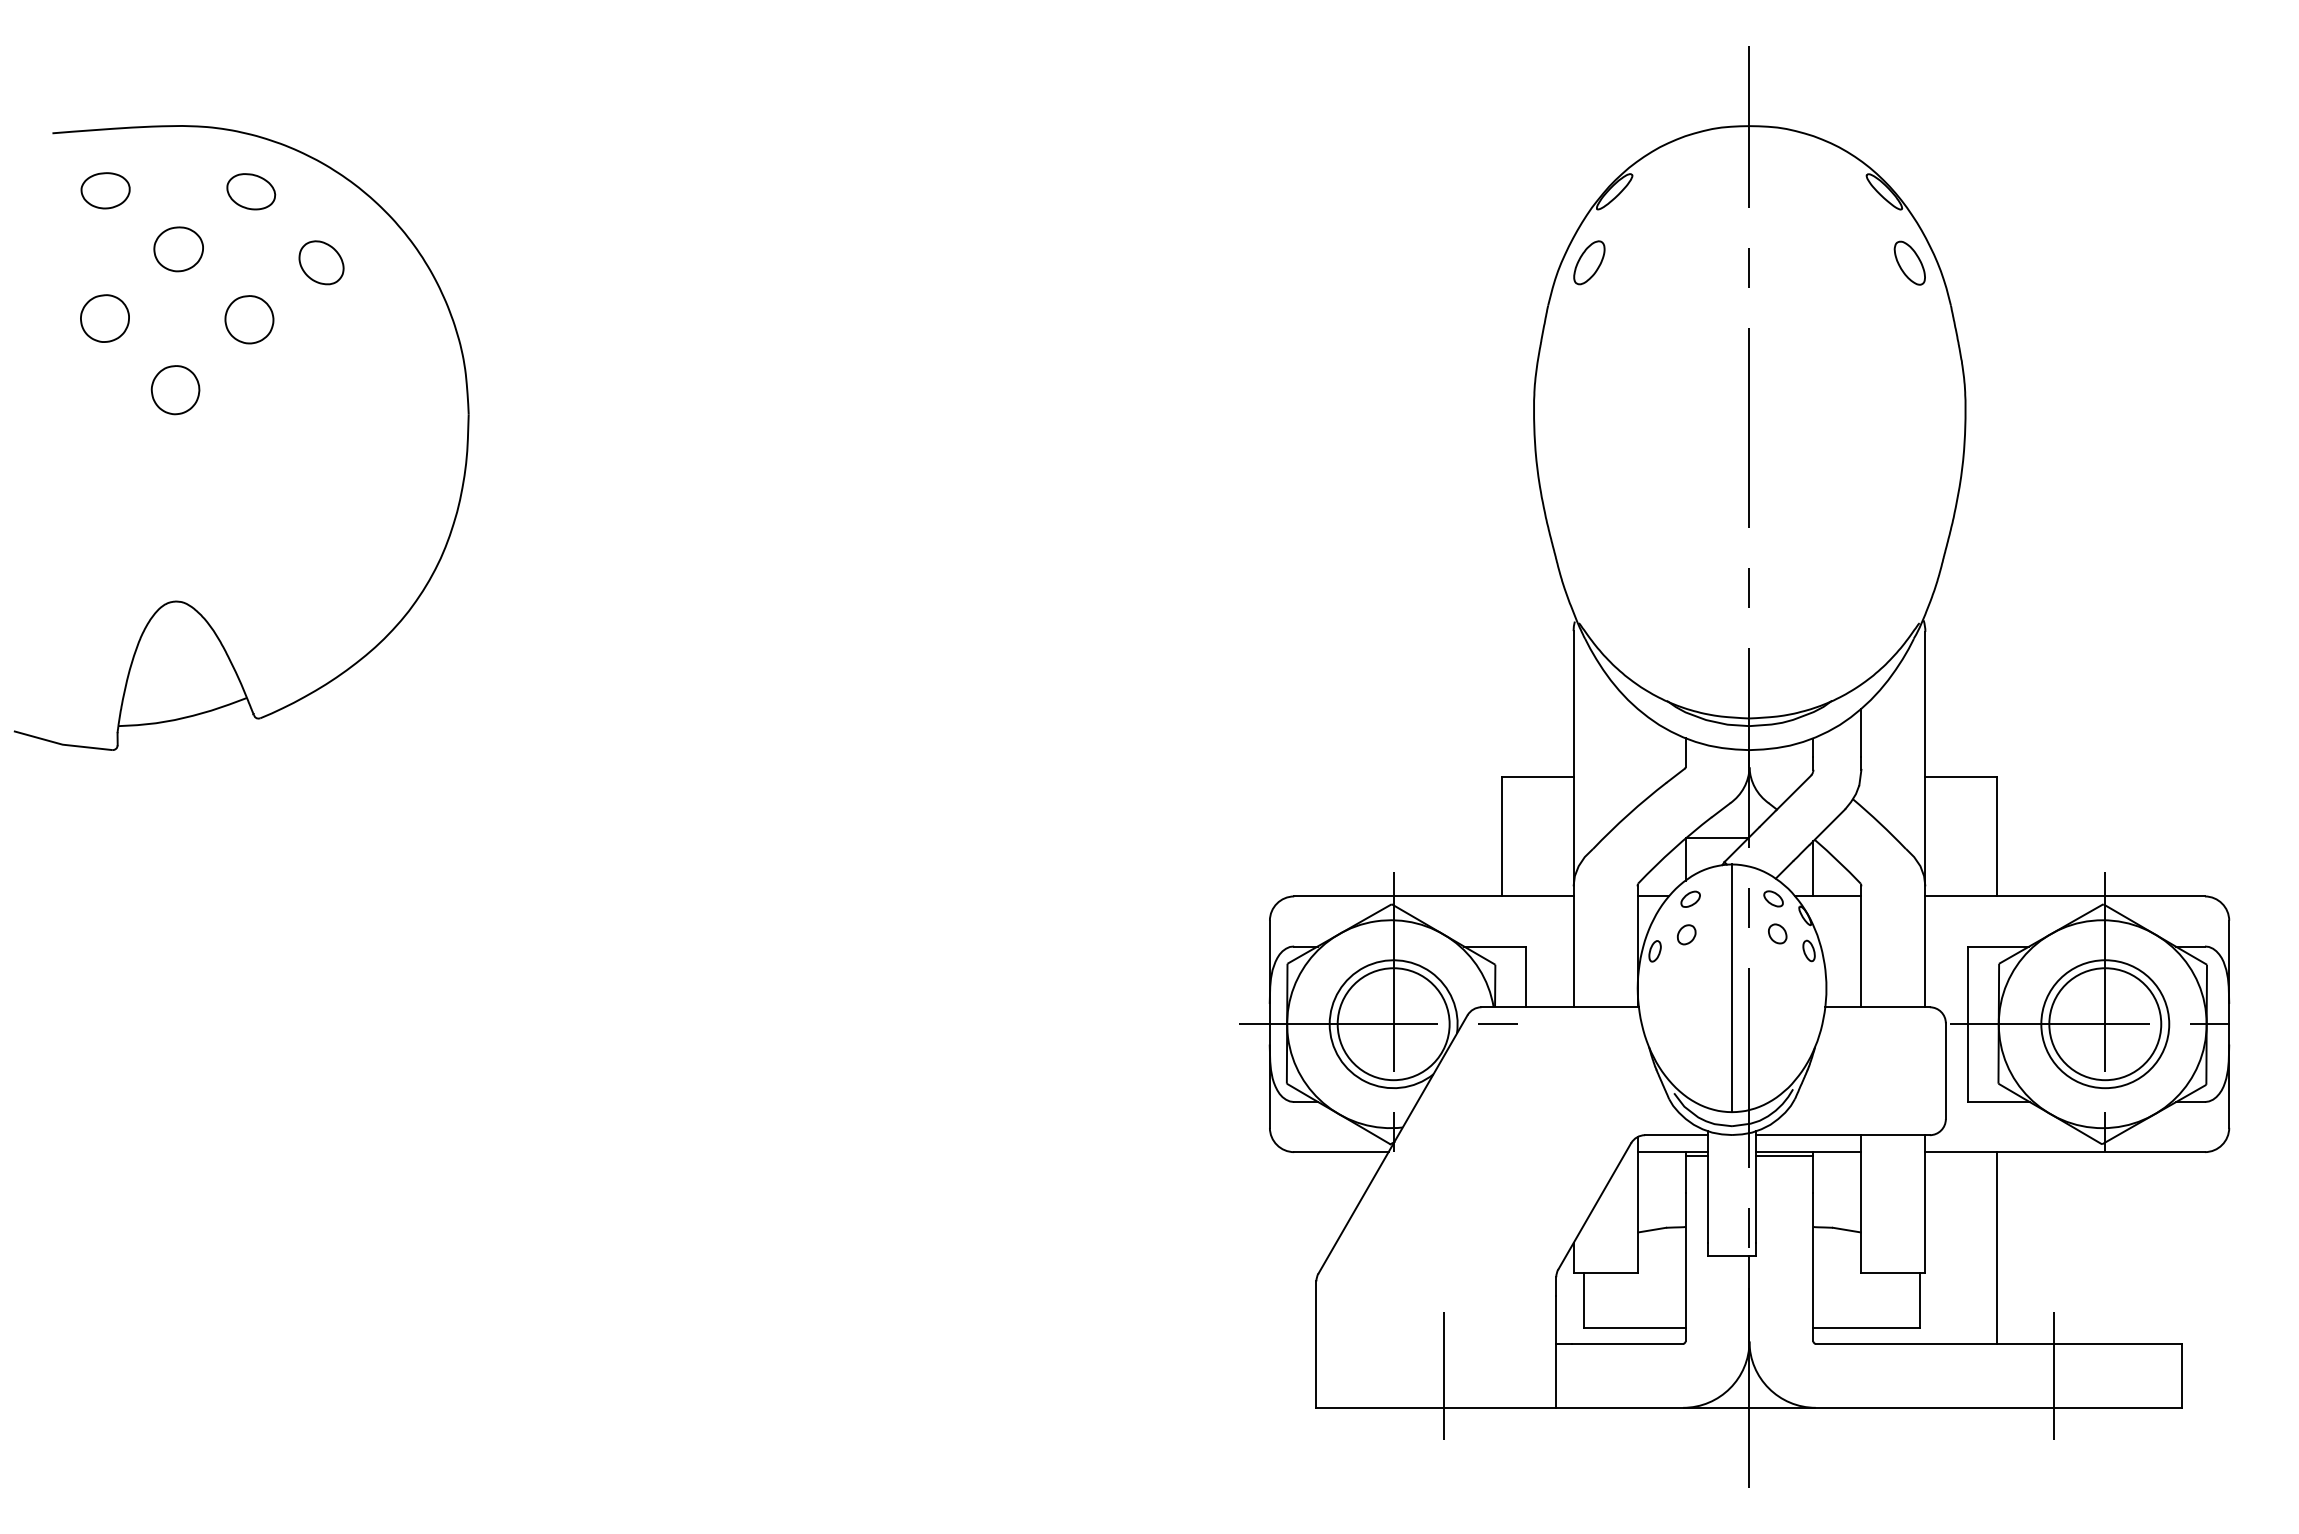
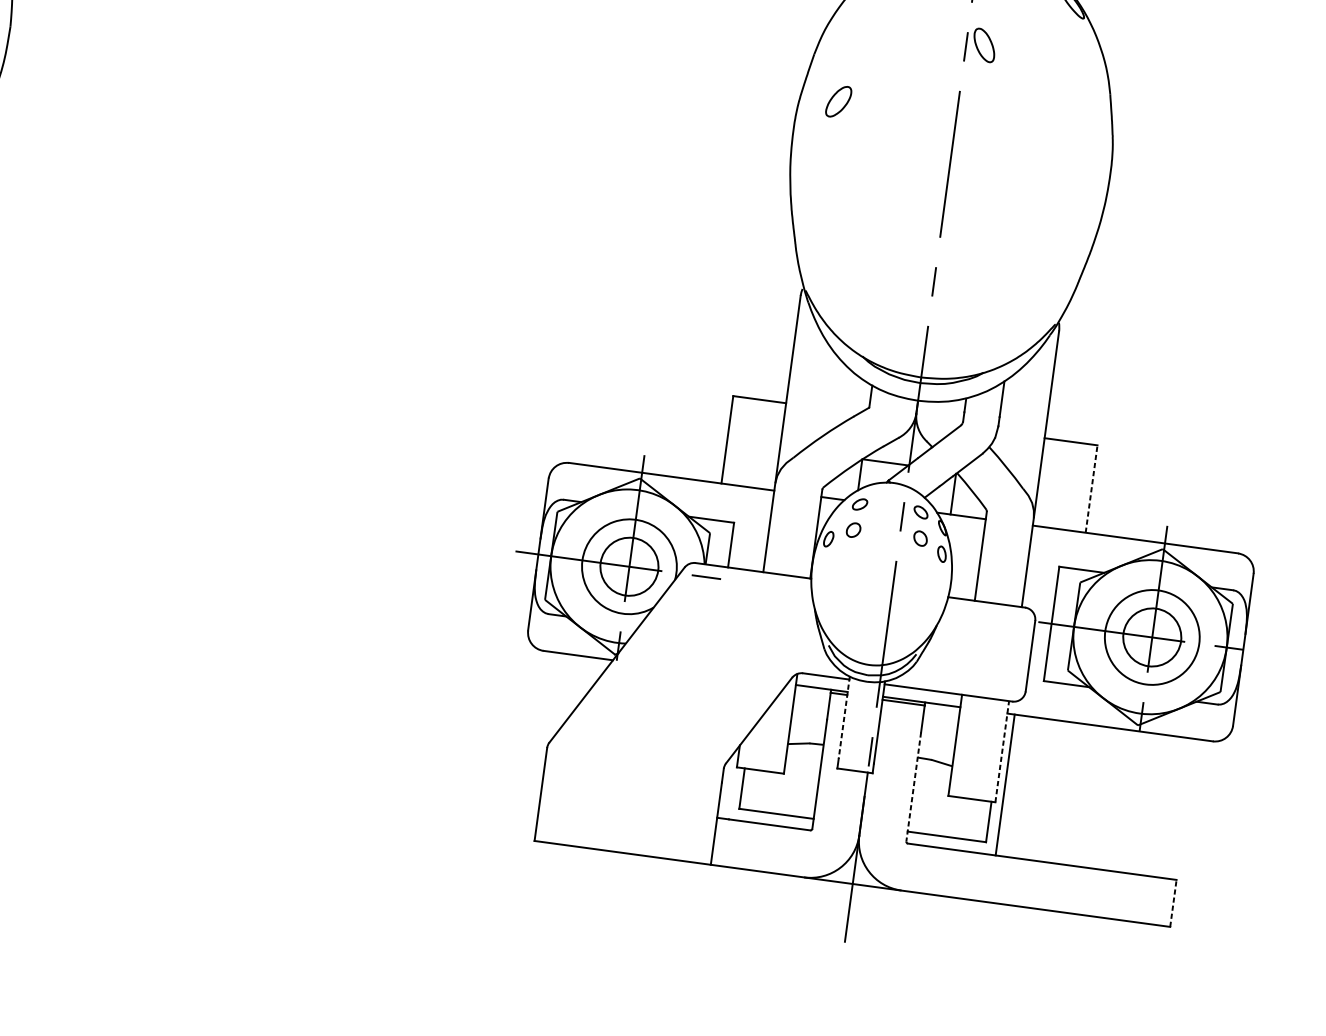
part: (1589, 262) -> (838, 101), moved
part: (1909, 262) -> (984, 44), moved
line: (1997, 836) -> (1091, 488), solid -> dashed
line: (1732, 988) -> (881, 574), removed
circle: (1393, 1024) -> (629, 566), size x0.7
circle: (2105, 1024) -> (1152, 637), size x0.7
line: (1708, 1187) -> (844, 718), solid -> dashed
line: (1925, 1204) -> (1002, 752), solid -> dashed
line: (1997, 1247) -> (1005, 784), moved
line: (1813, 1267) -> (913, 787), solid -> dashed
line: (1444, 1375) -> (631, 829), removed
line: (2053, 1375) -> (1079, 890), removed
line: (2181, 1375) -> (1173, 903), solid -> dashed

